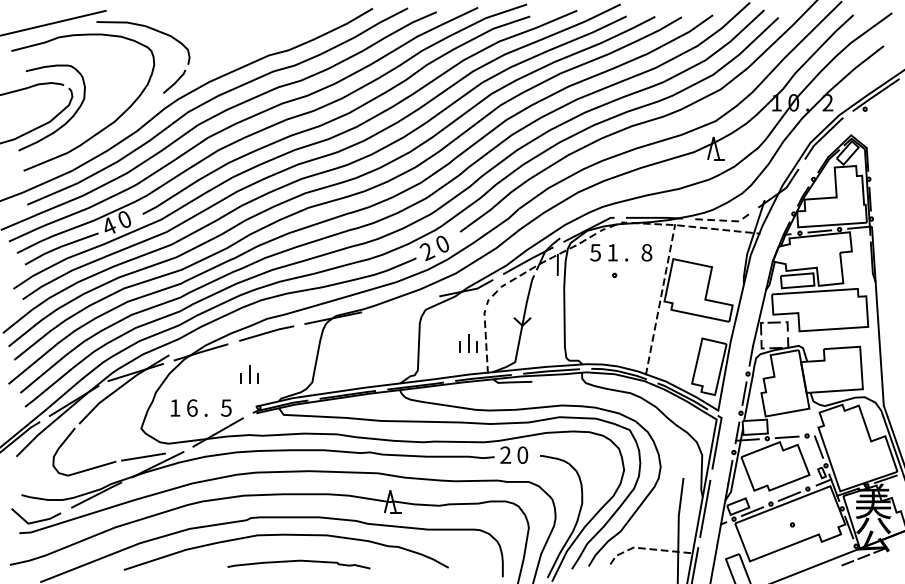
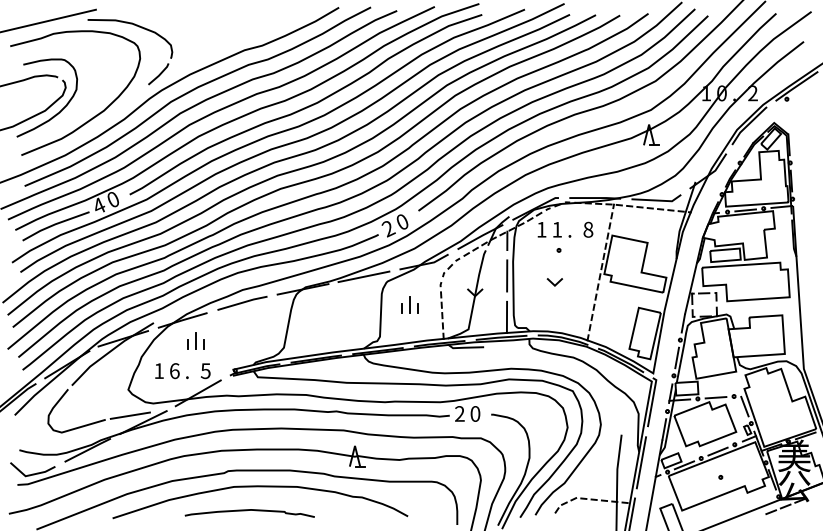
line: (724, 220) -> (658, 200), dashed -> solid
text: (595, 252) -> (541, 229), 5 -> 1
line: (558, 302) -> (507, 275), added
line: (399, 304) -> (363, 276), added
line: (609, 311) -> (554, 283), added
part: (467, 342) -> (409, 304), moved
line: (556, 348) -> (506, 316), added
part: (249, 374) -> (195, 340), moved
curve: (298, 561) -> (249, 510), moved

